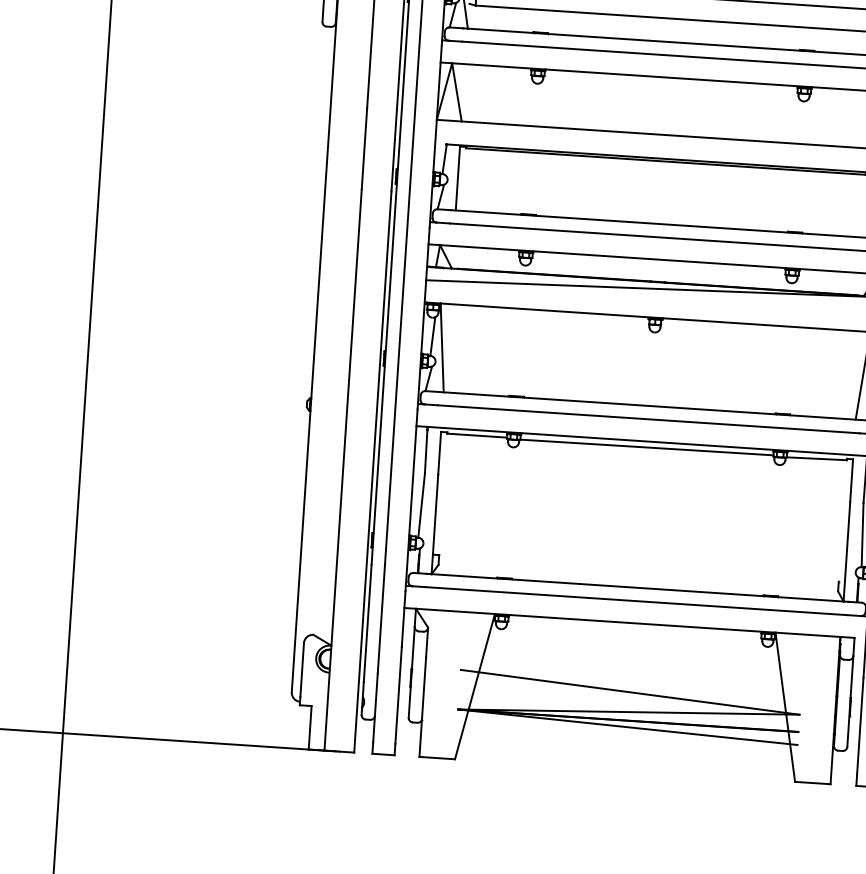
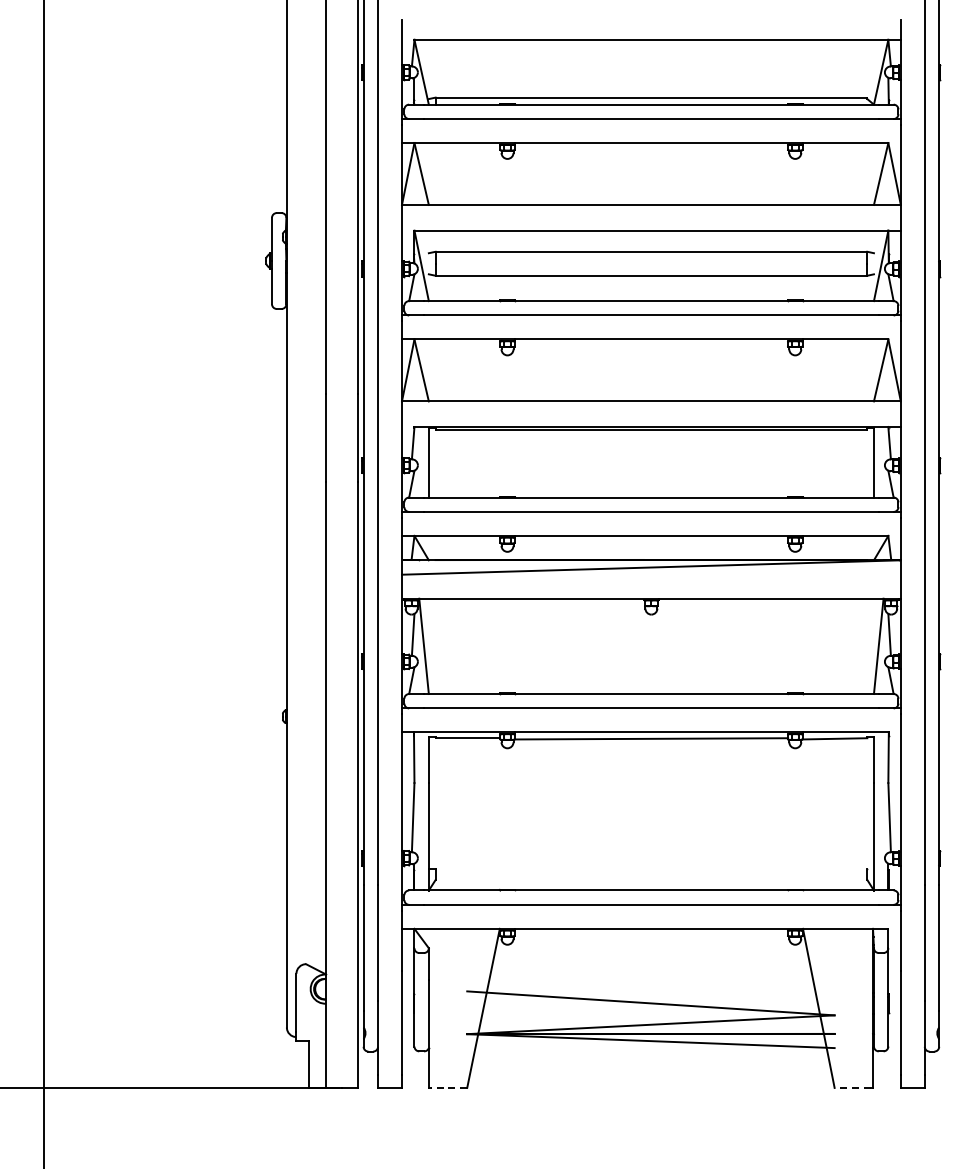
line: (438, 757) -> (449, 1087), solid -> dashed
line: (811, 782) -> (852, 1087), solid -> dashed

